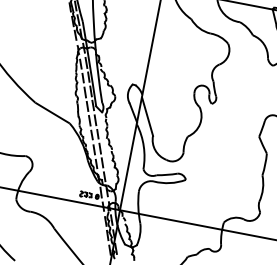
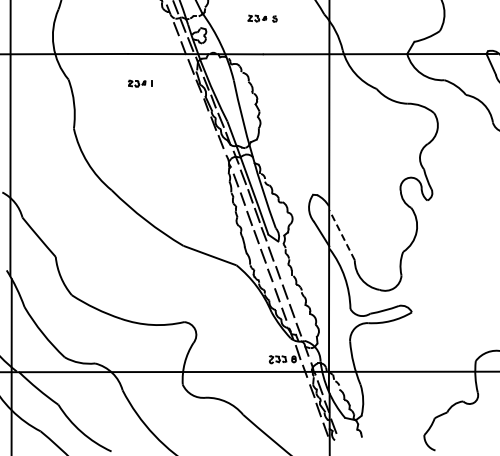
line: (147, 116) -> (342, 235), solid -> dashed

